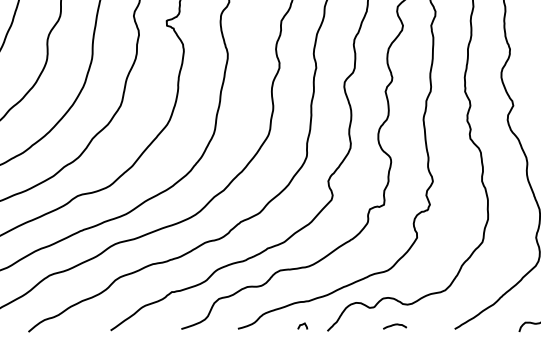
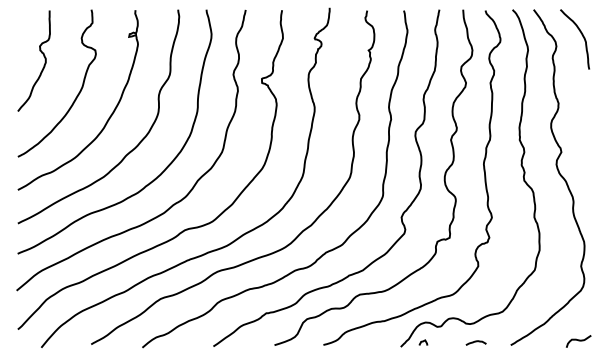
curve: (302, 325) -> (423, 342), moved
curve: (394, 325) -> (475, 342), moved

